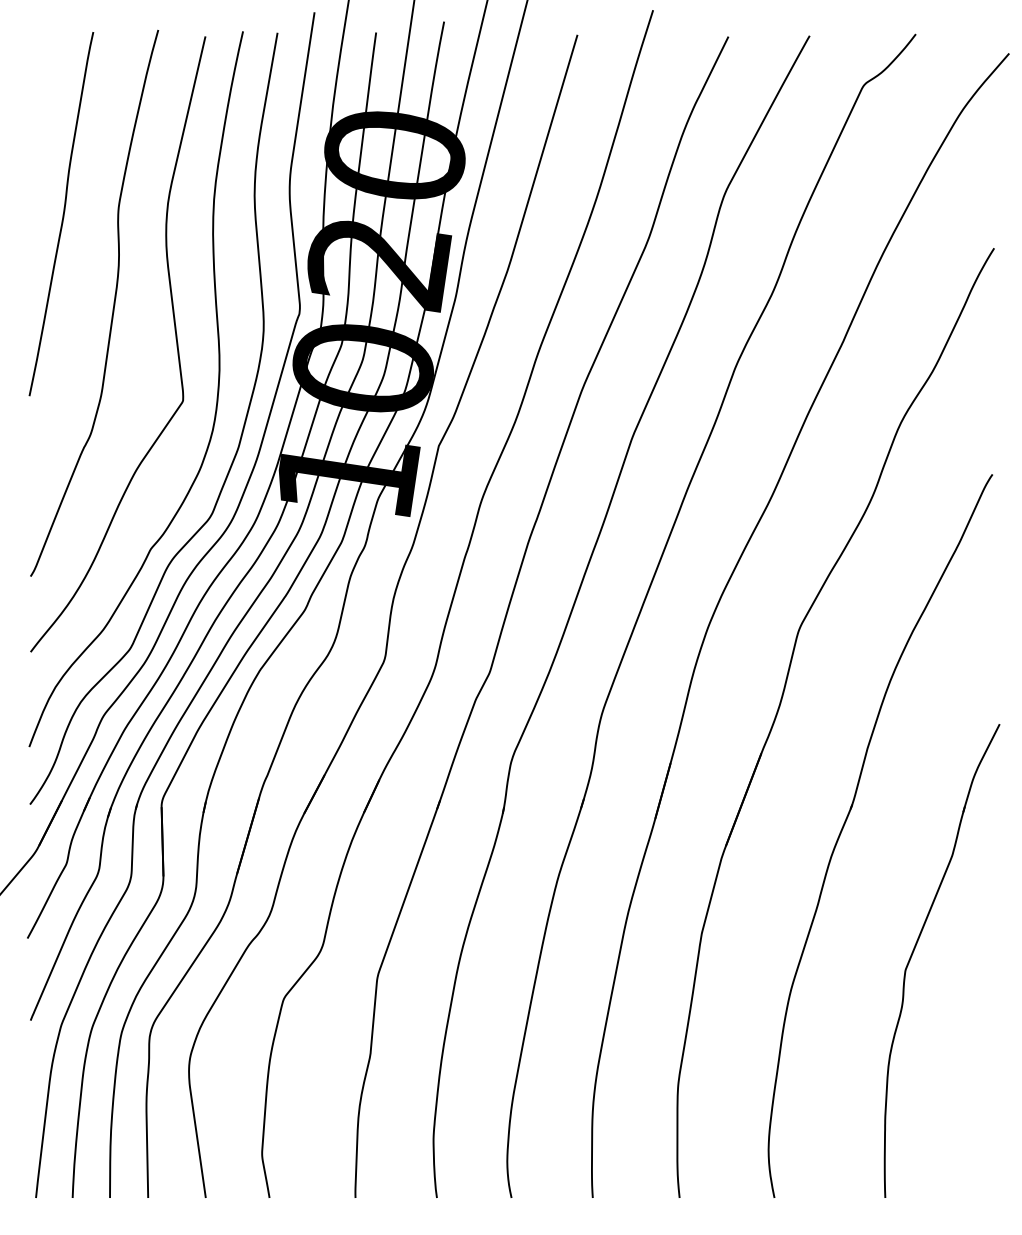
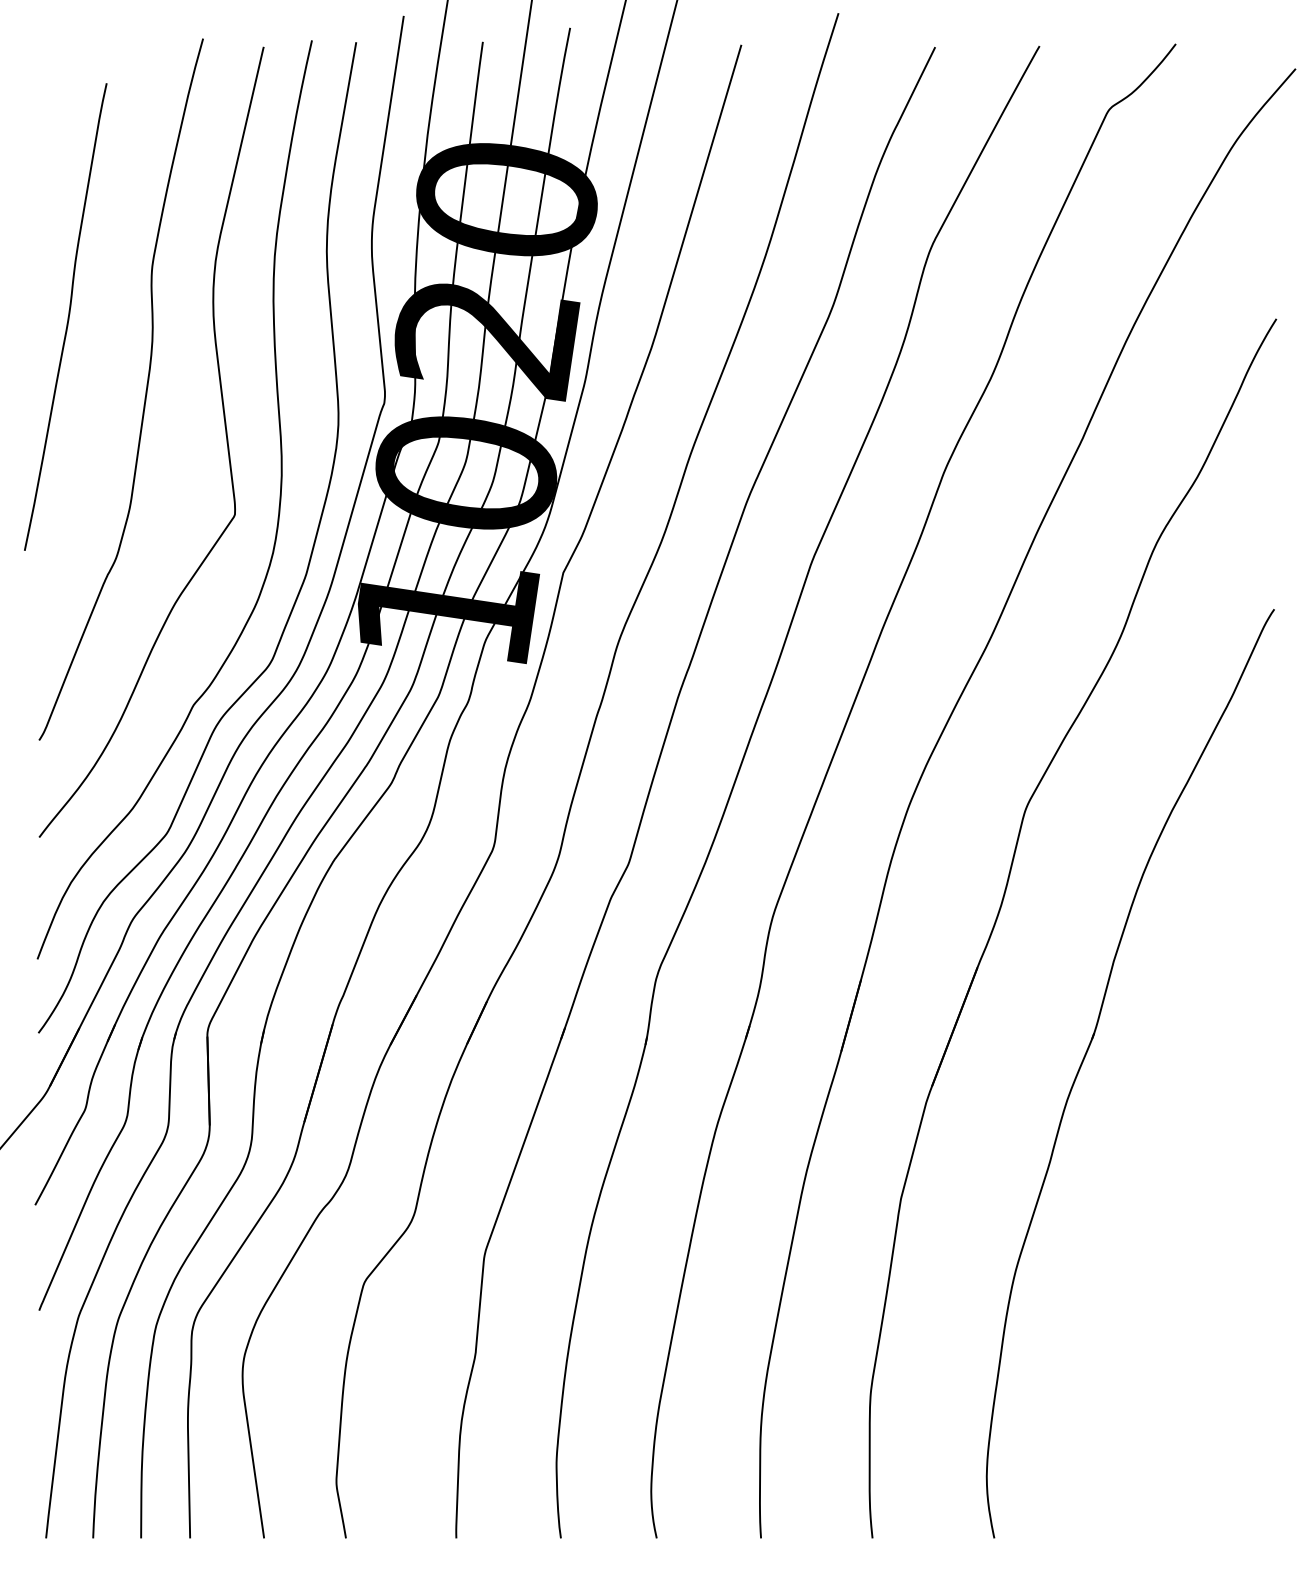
curve: (62, 214) -> (67, 317), moved
part: (915, 948) -> (1175, 1217), removed

